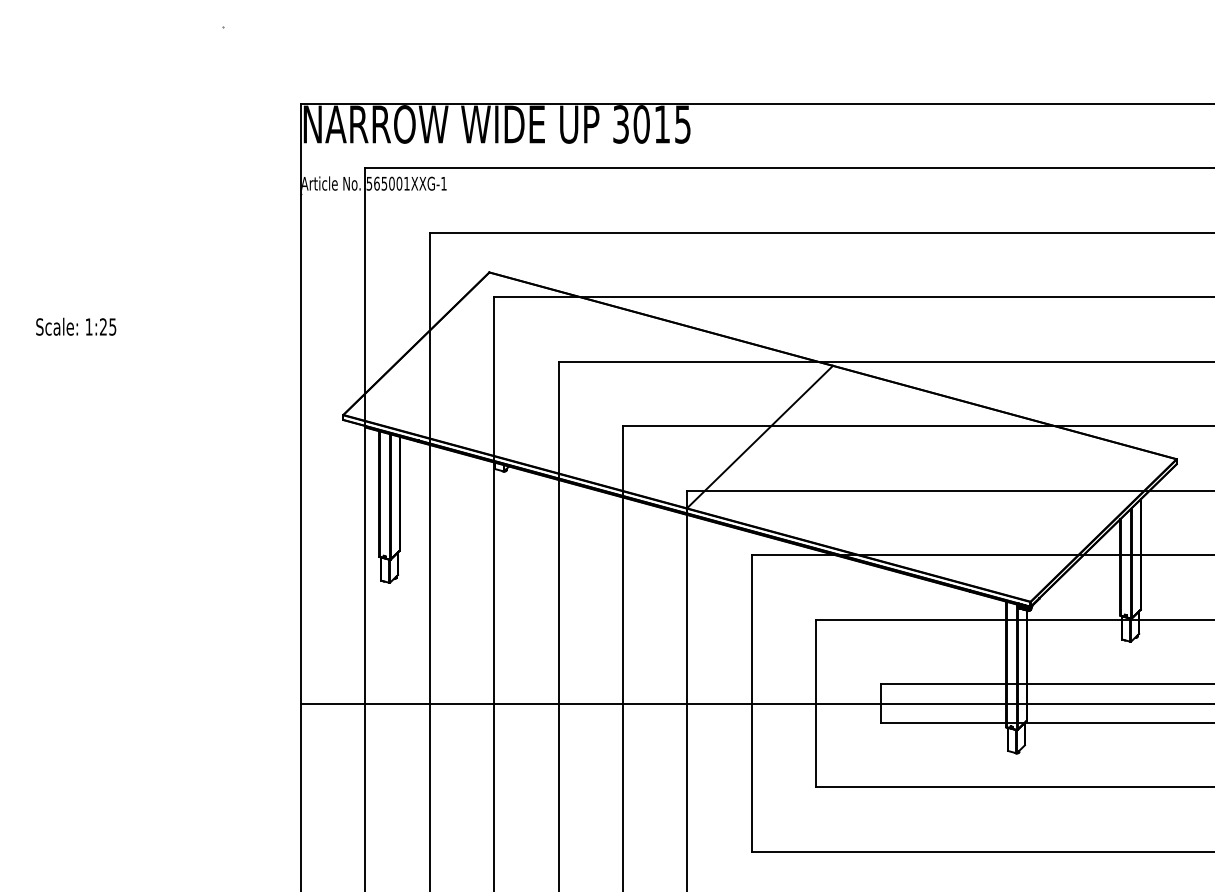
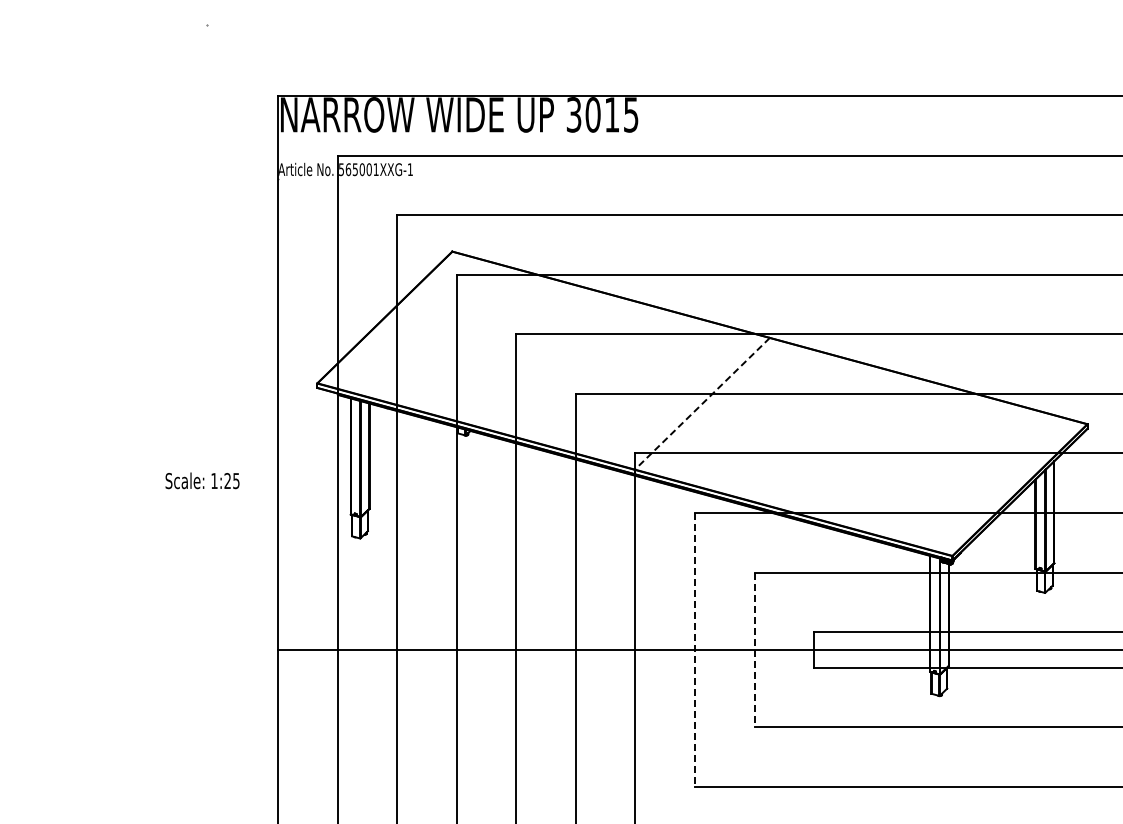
text: (76, 326) -> (202, 480), moved
line: (760, 437) -> (702, 404), solid -> dashed
line: (751, 704) -> (694, 650), solid -> dashed
line: (816, 704) -> (754, 650), solid -> dashed

